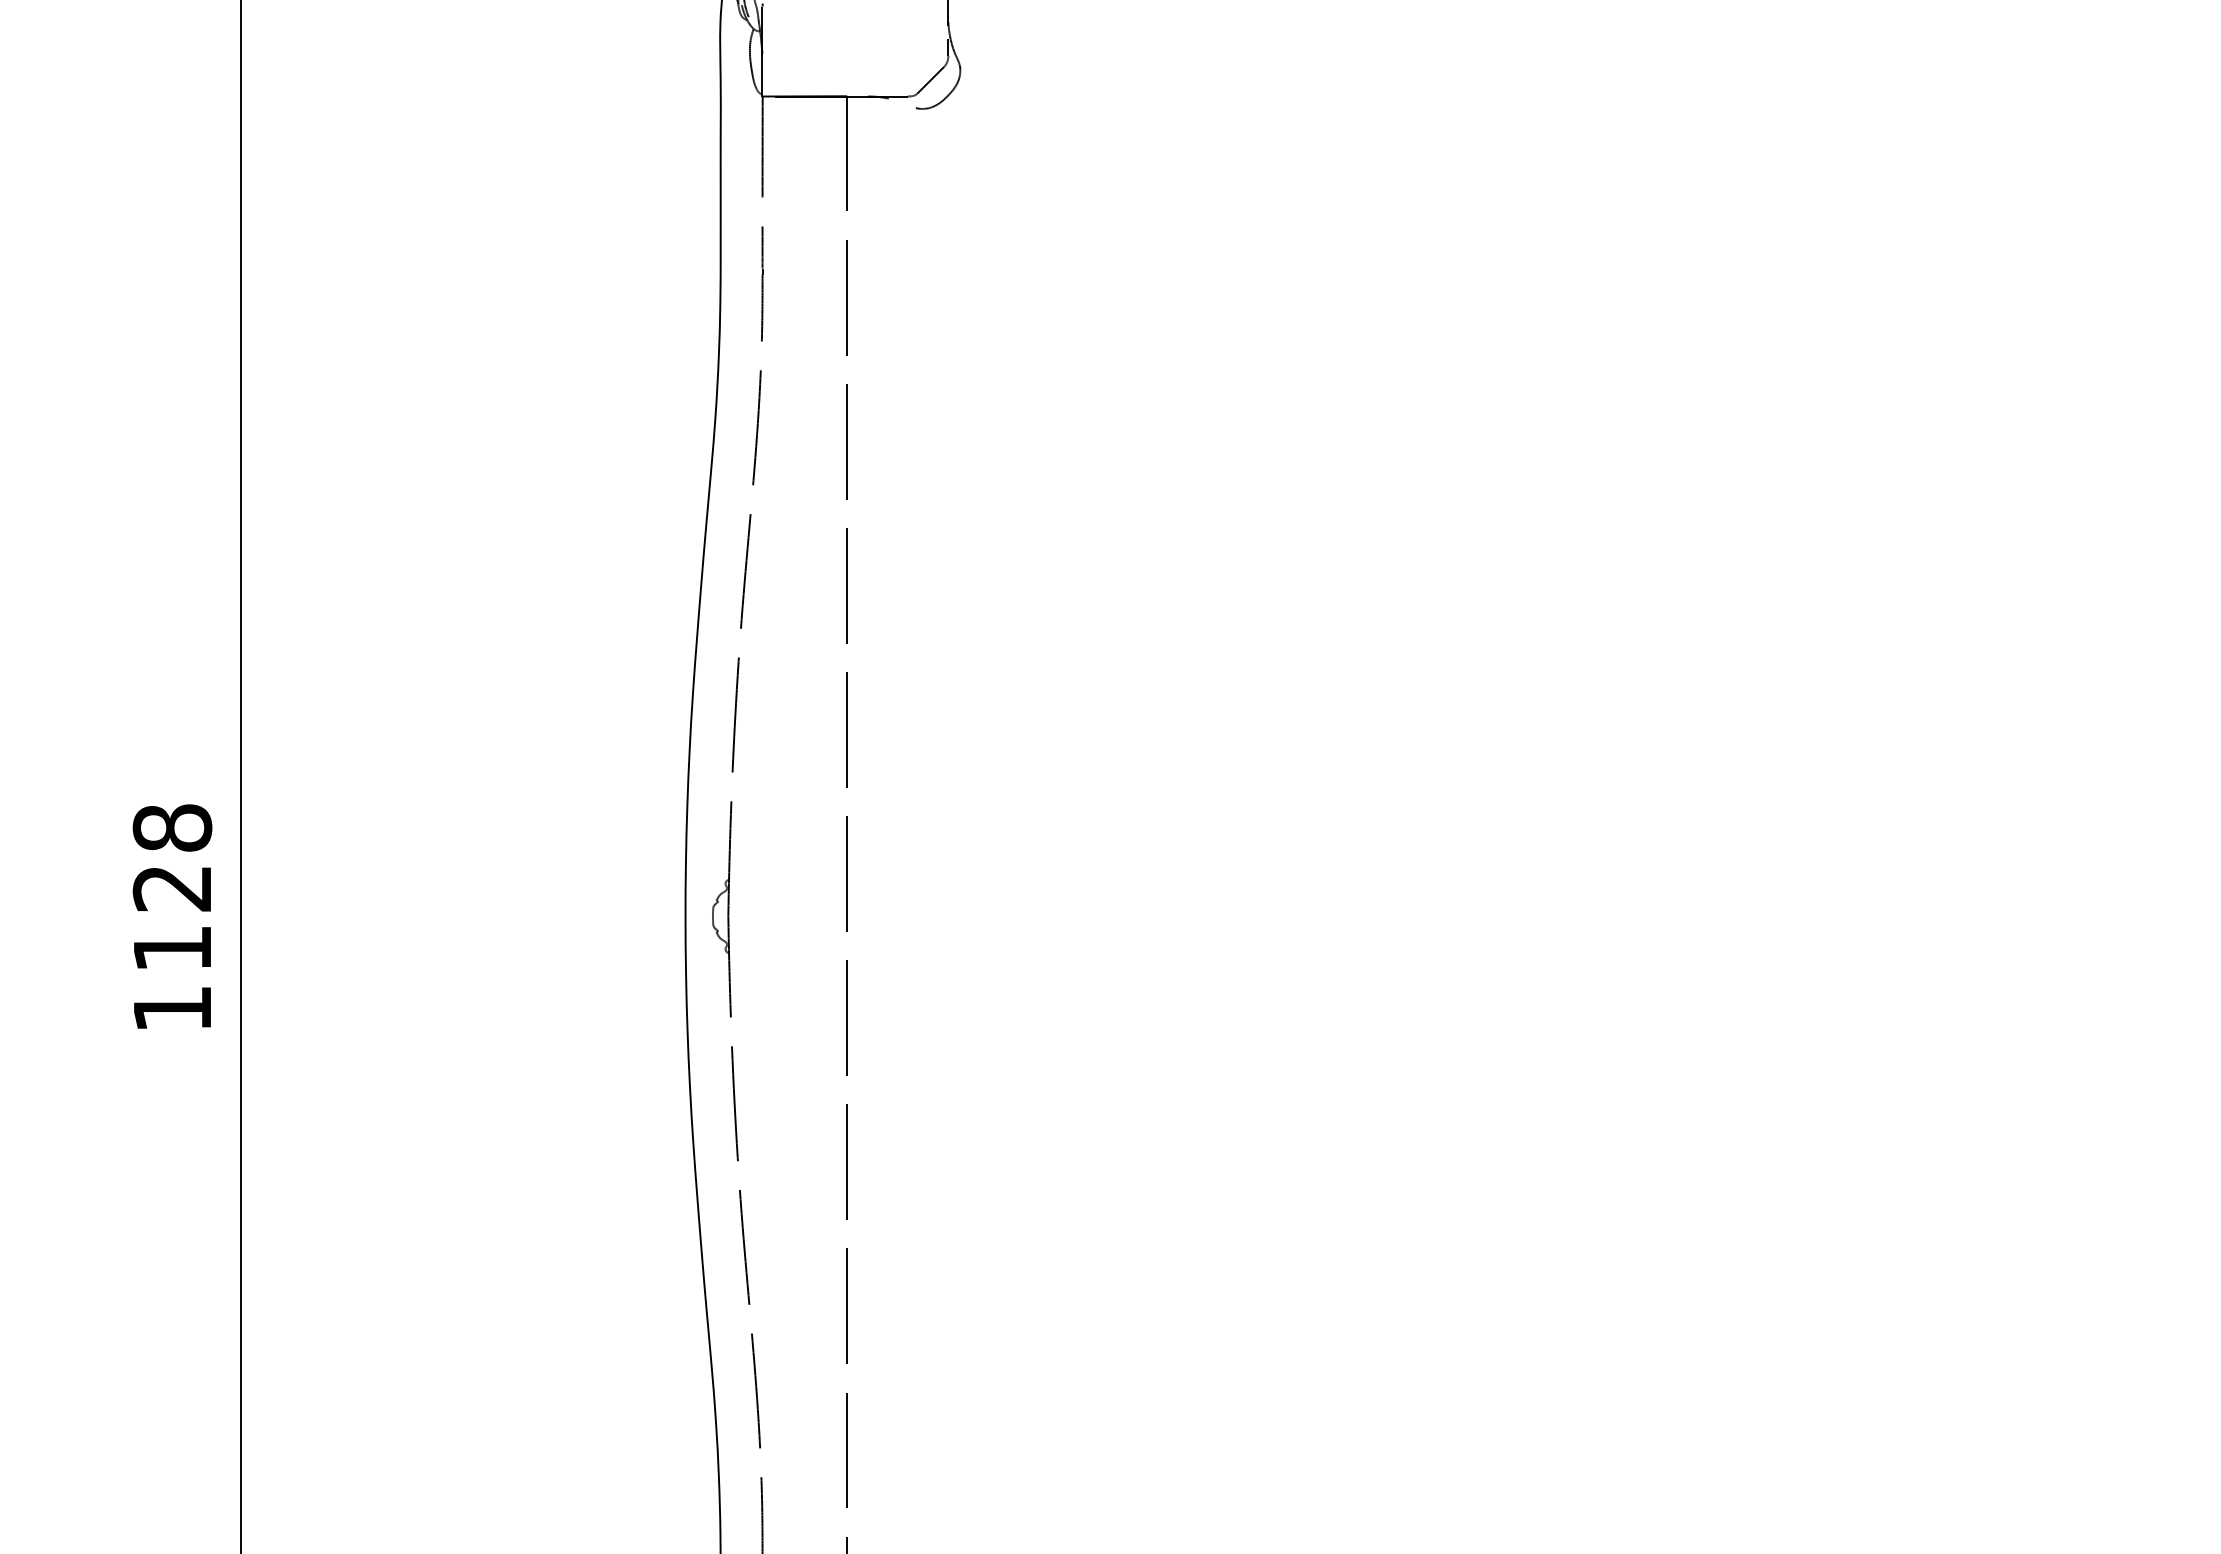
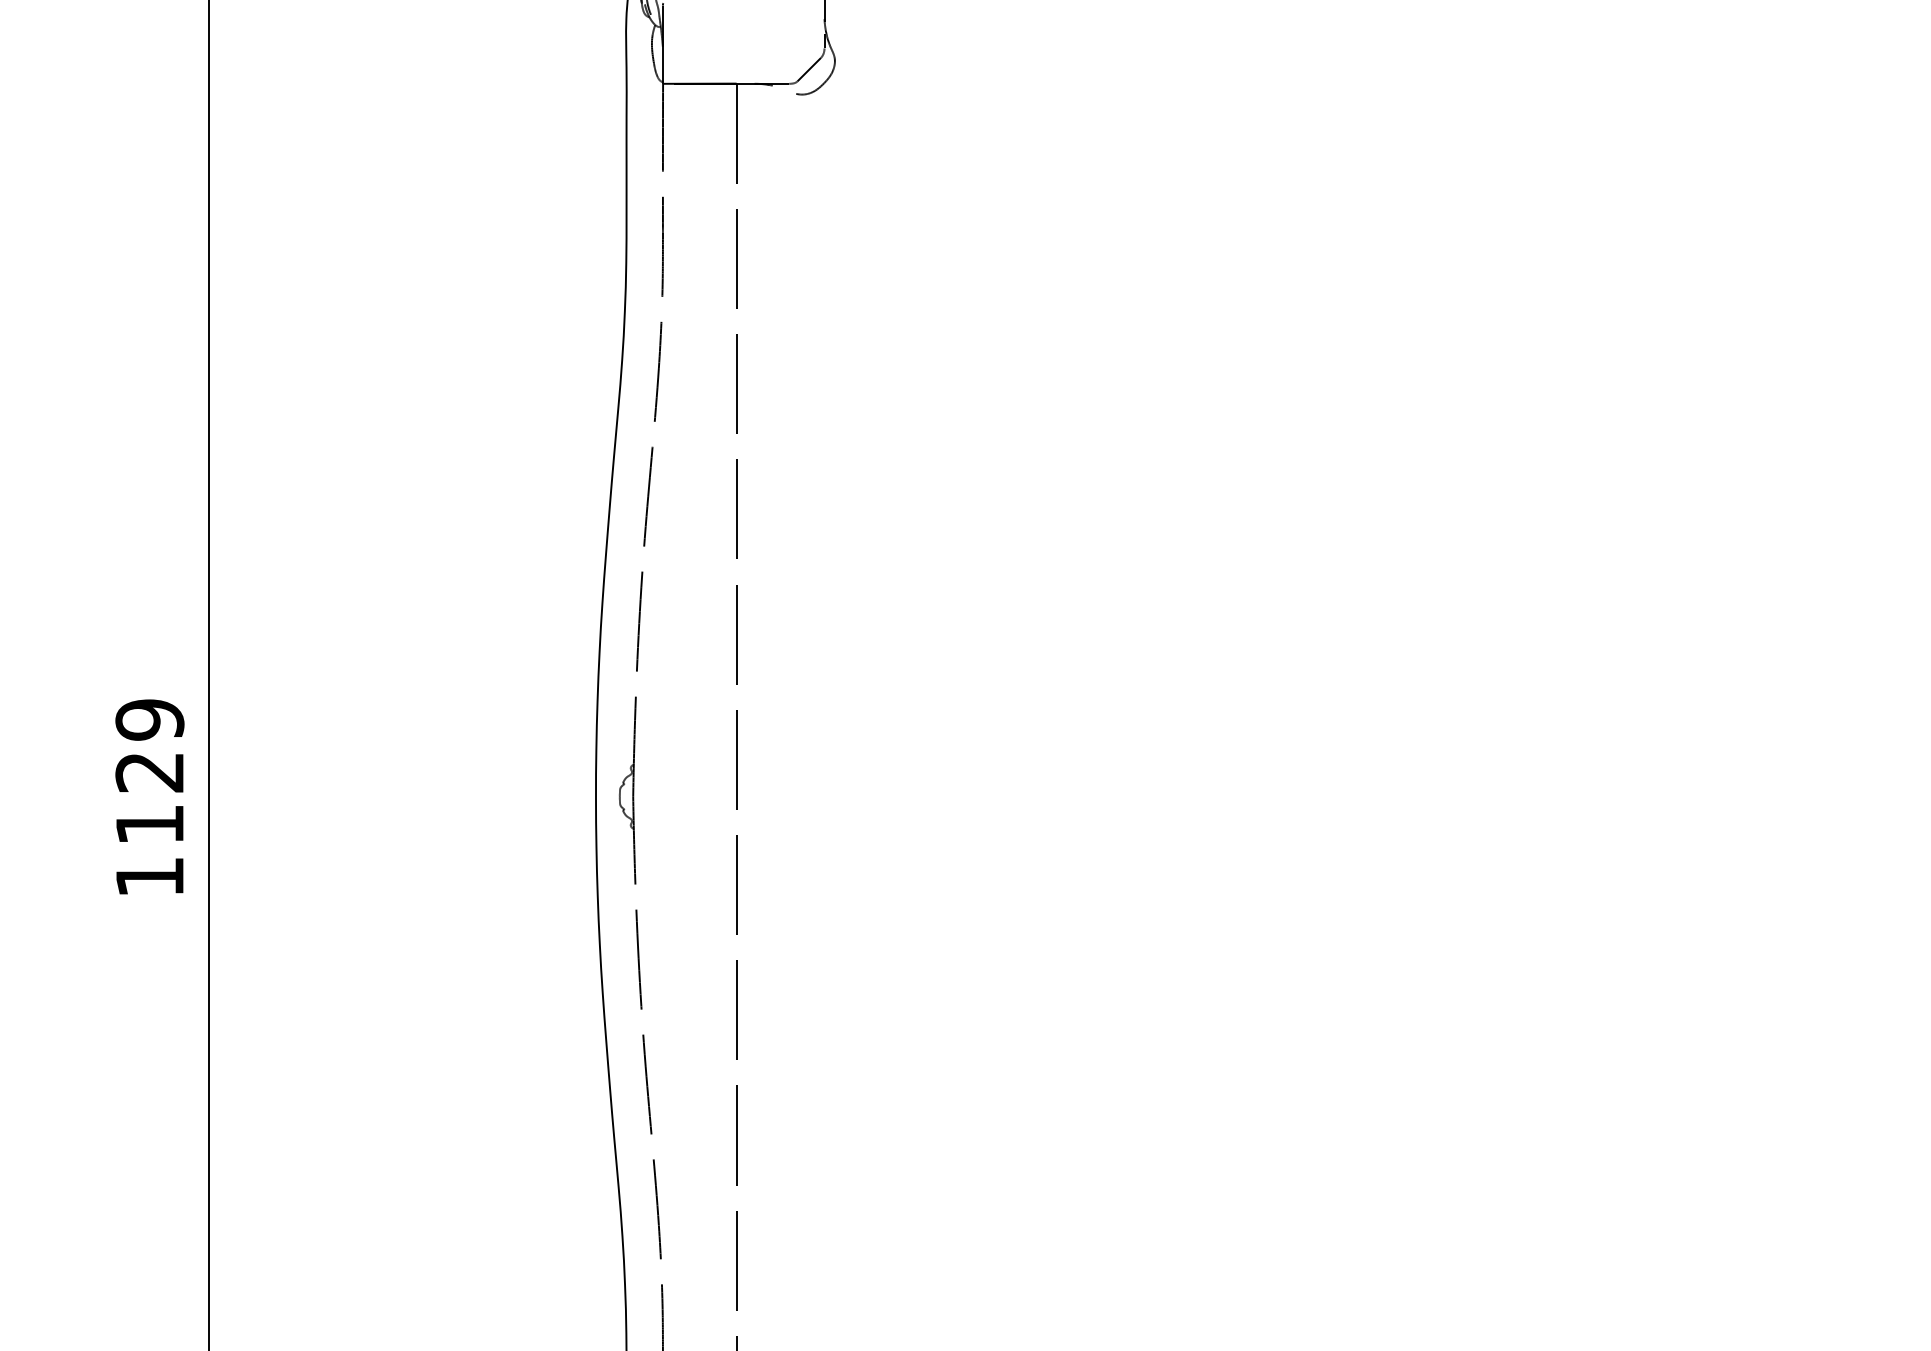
text: (172, 827) -> (149, 719), 1128 -> 1129

